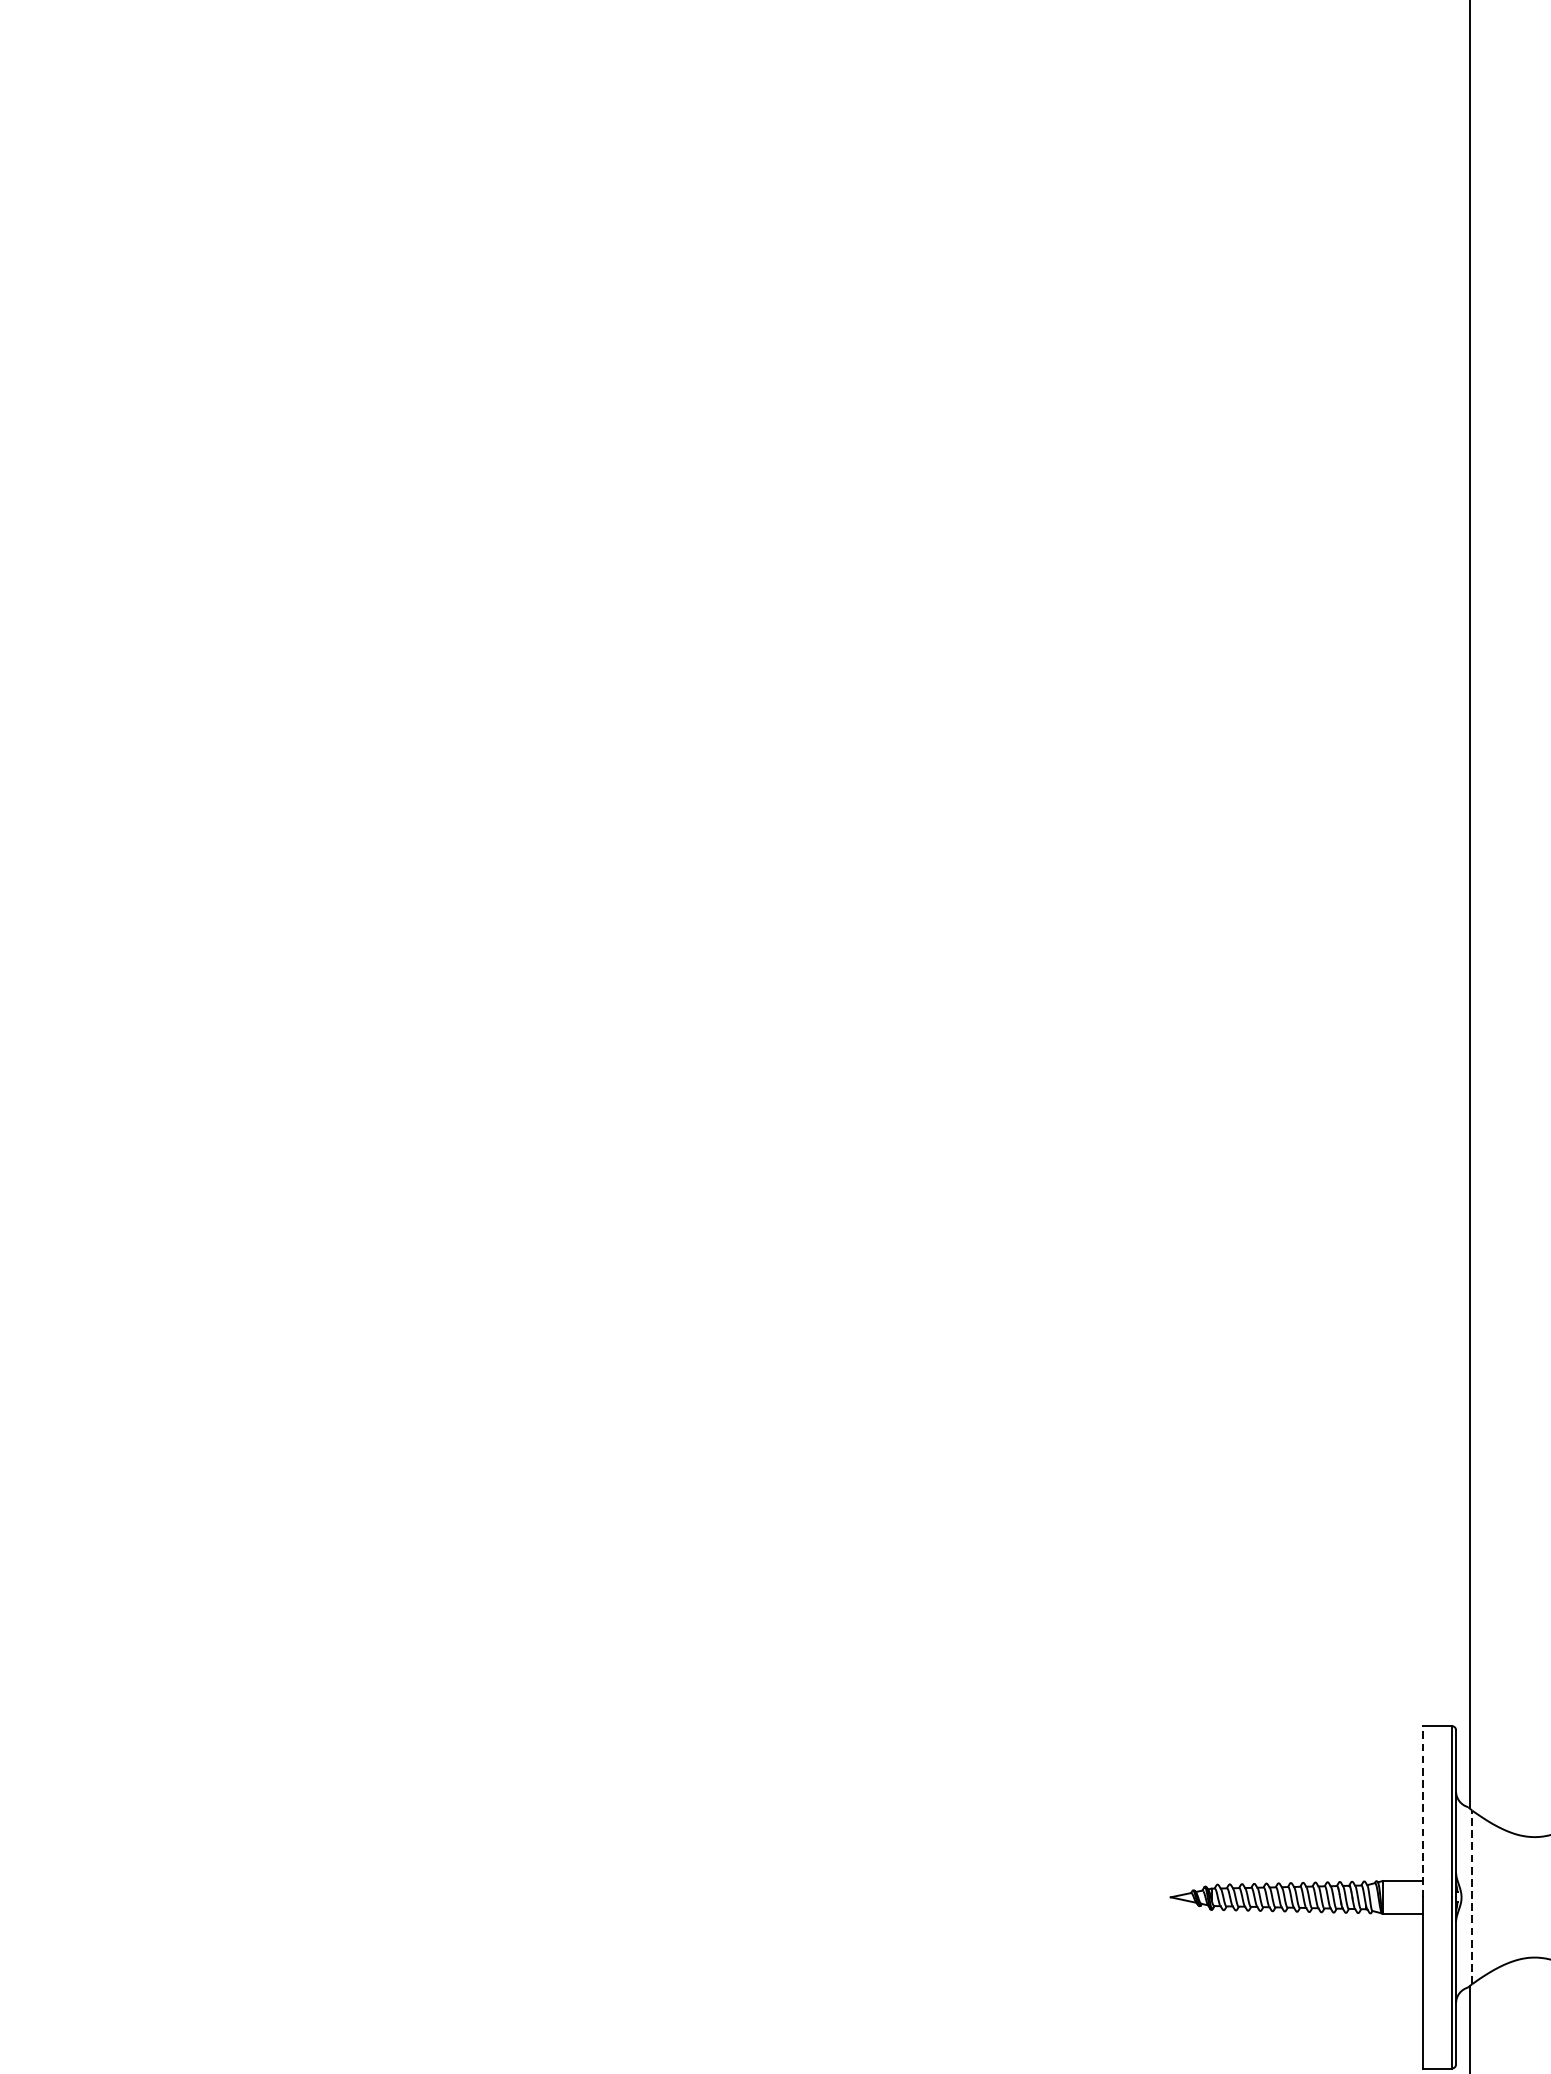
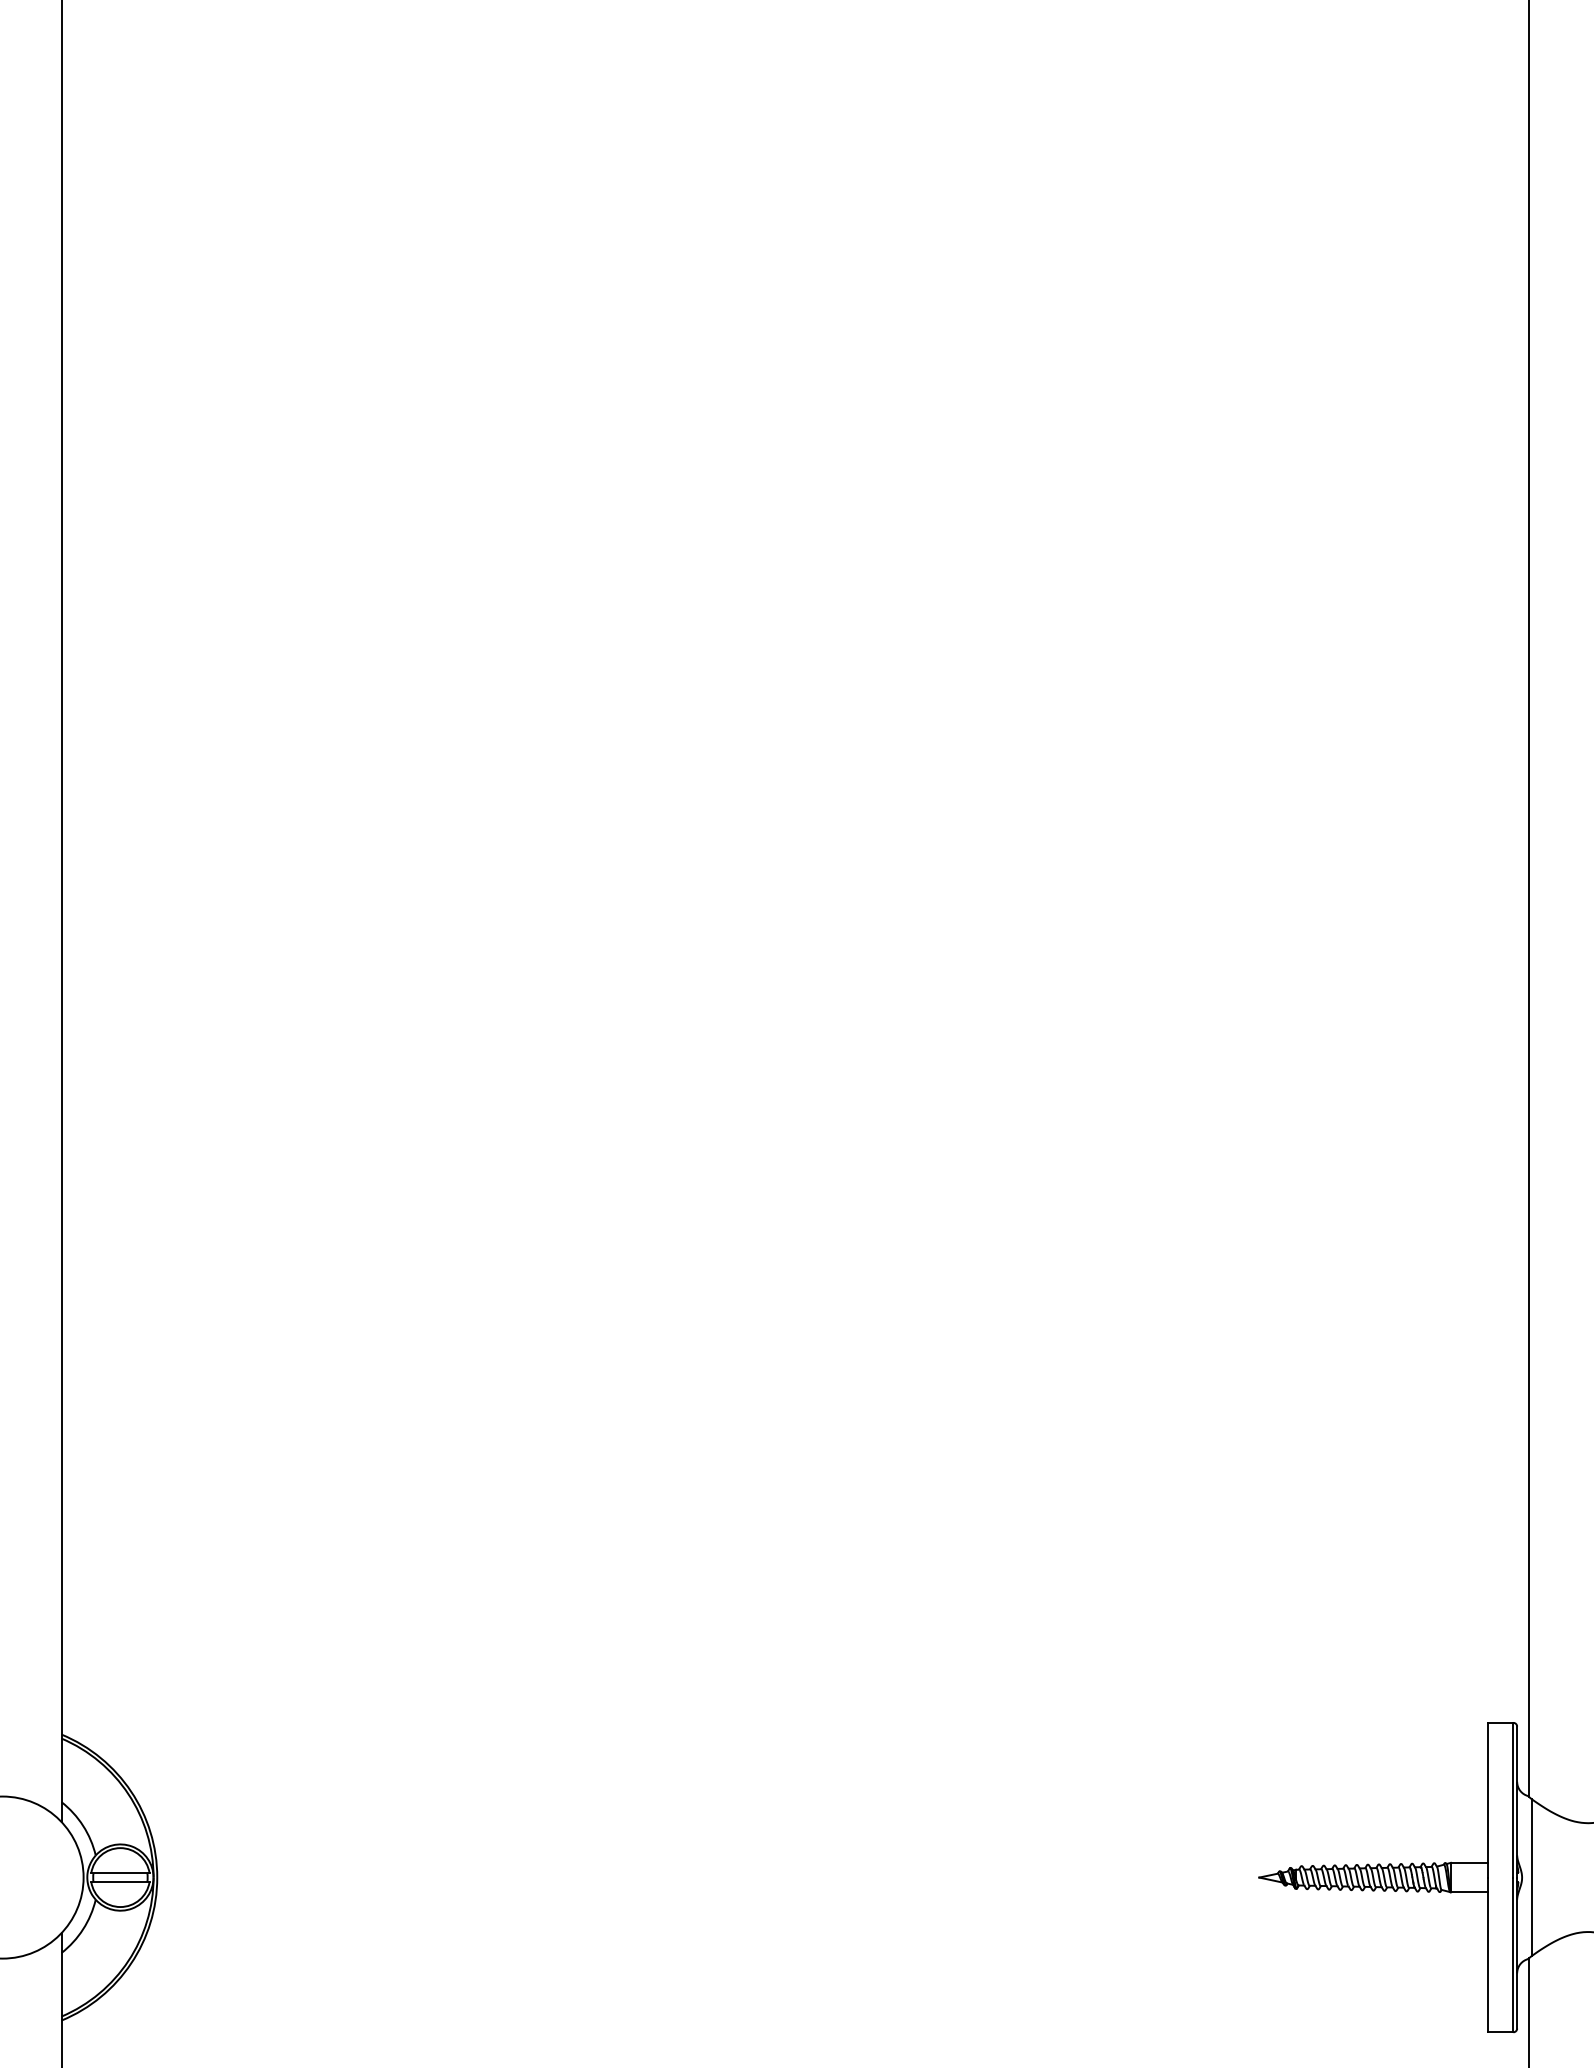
line: (1423, 1810) -> (1487, 1799), dashed -> solid
line: (1471, 1897) -> (1531, 1877), dashed -> solid

